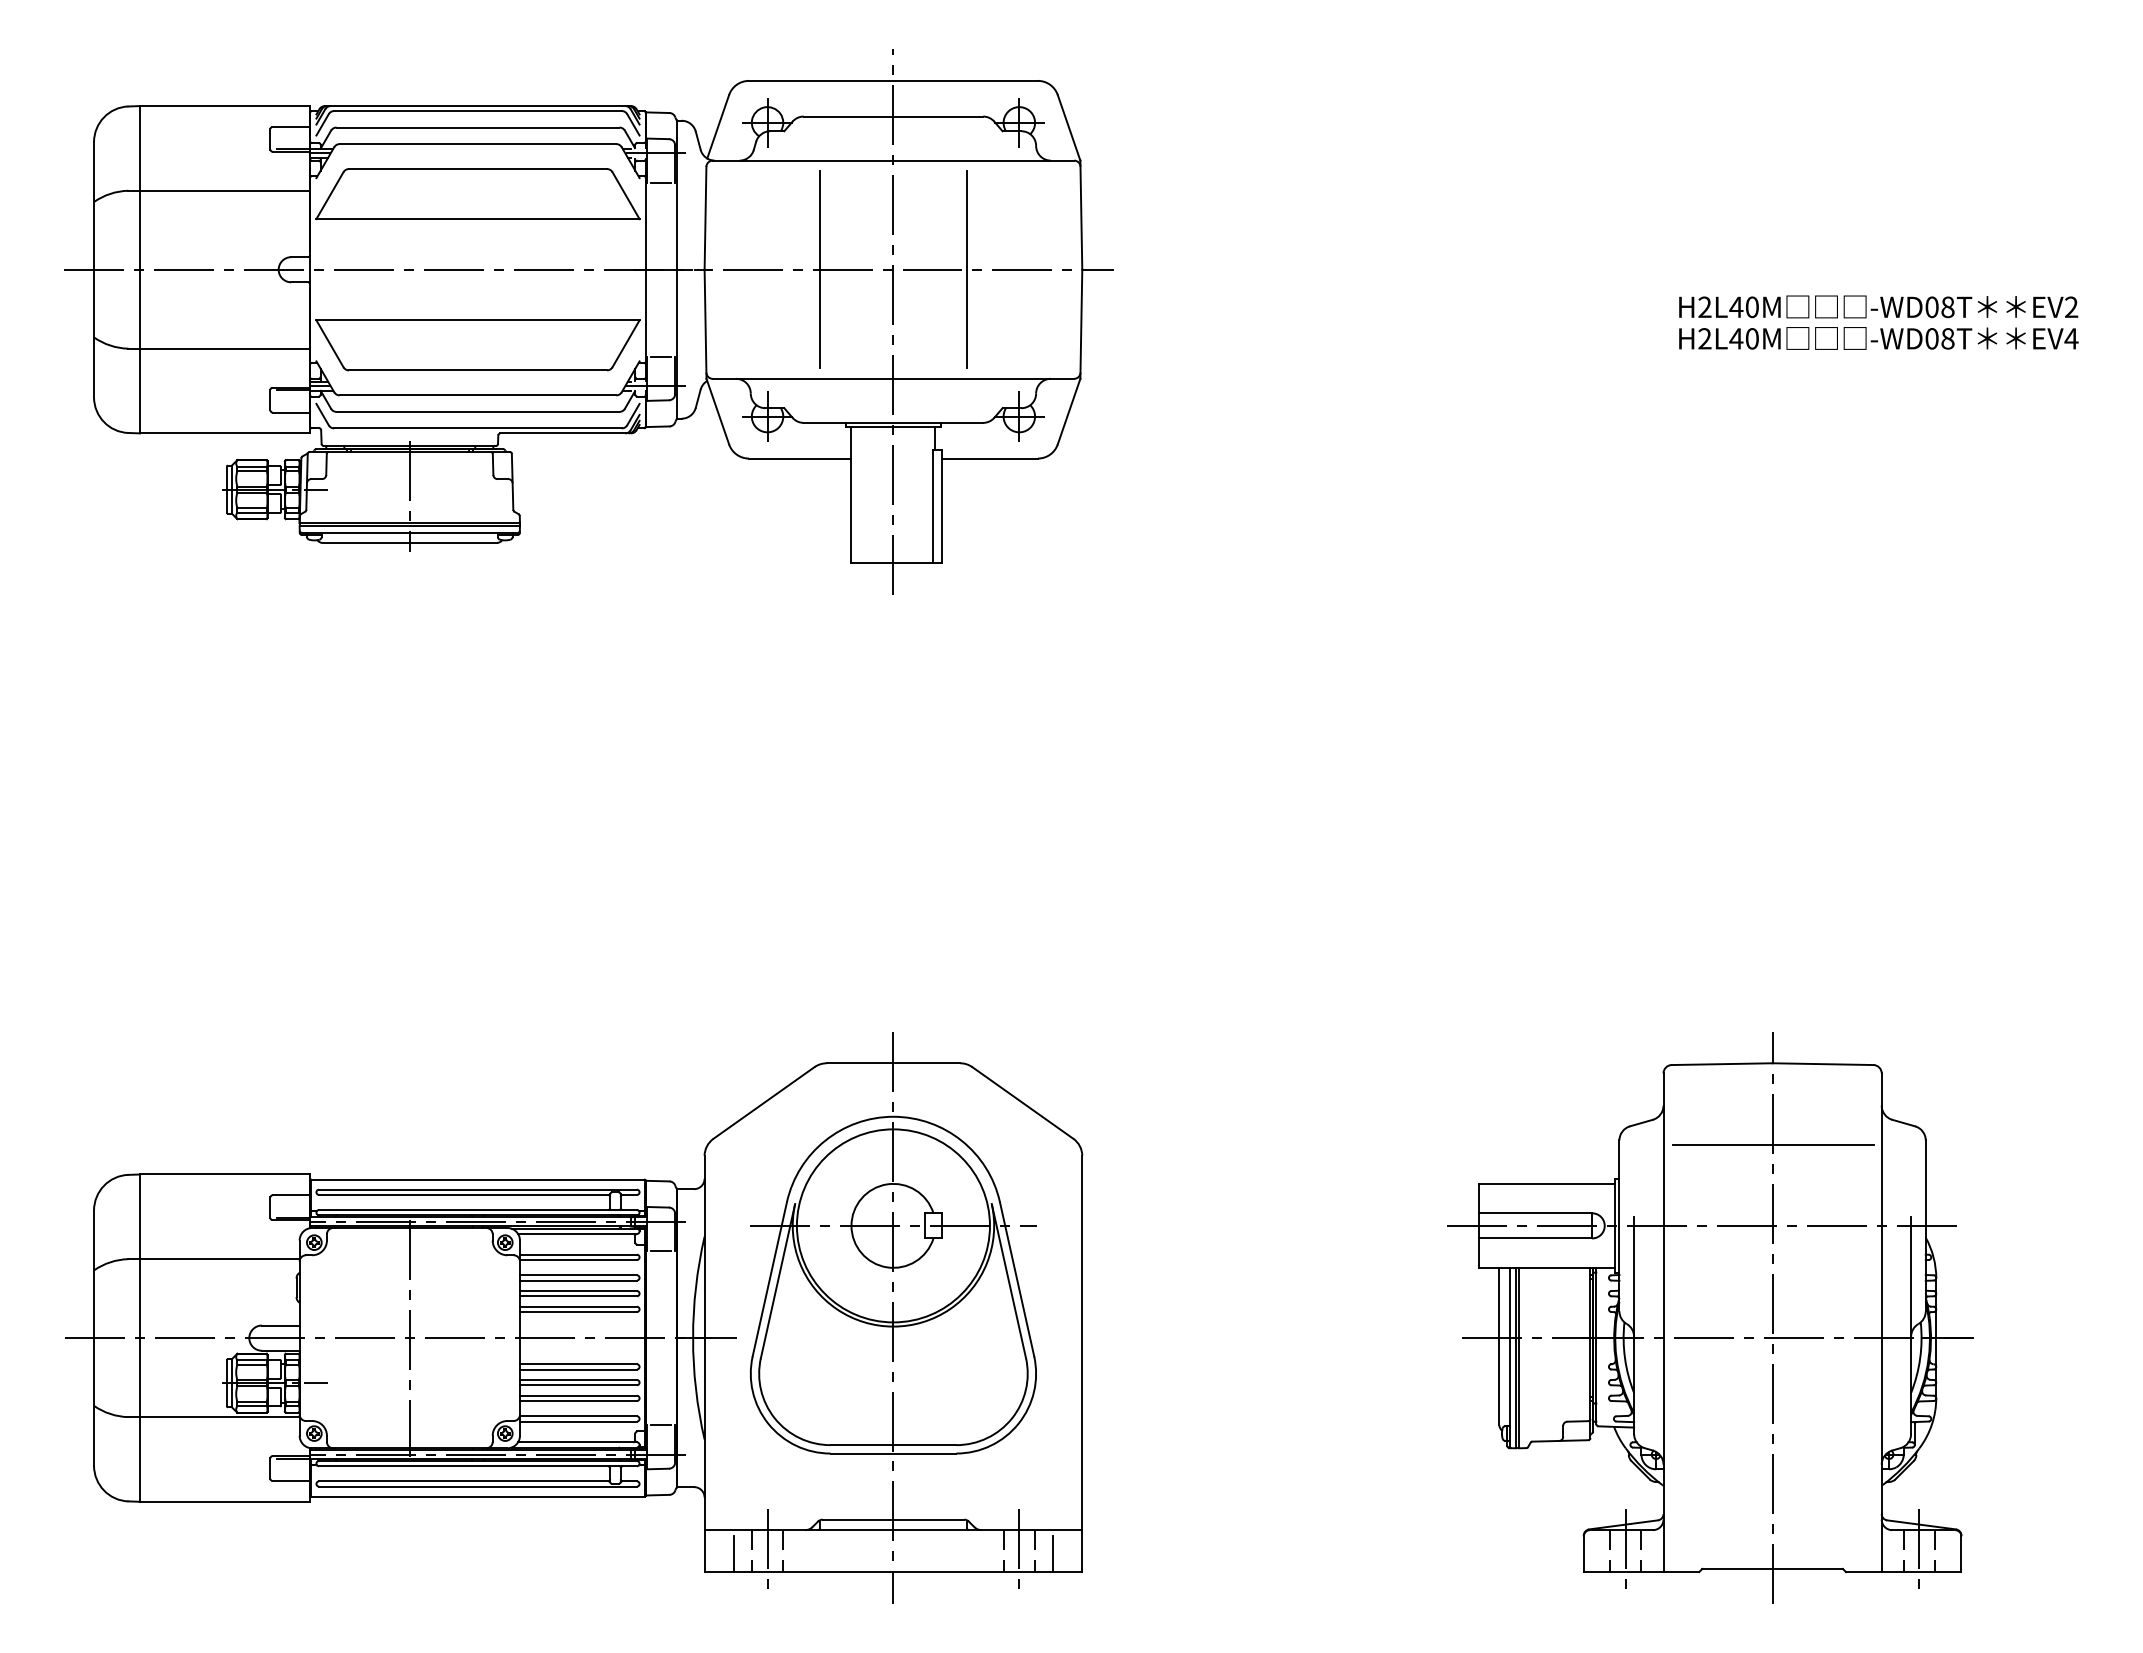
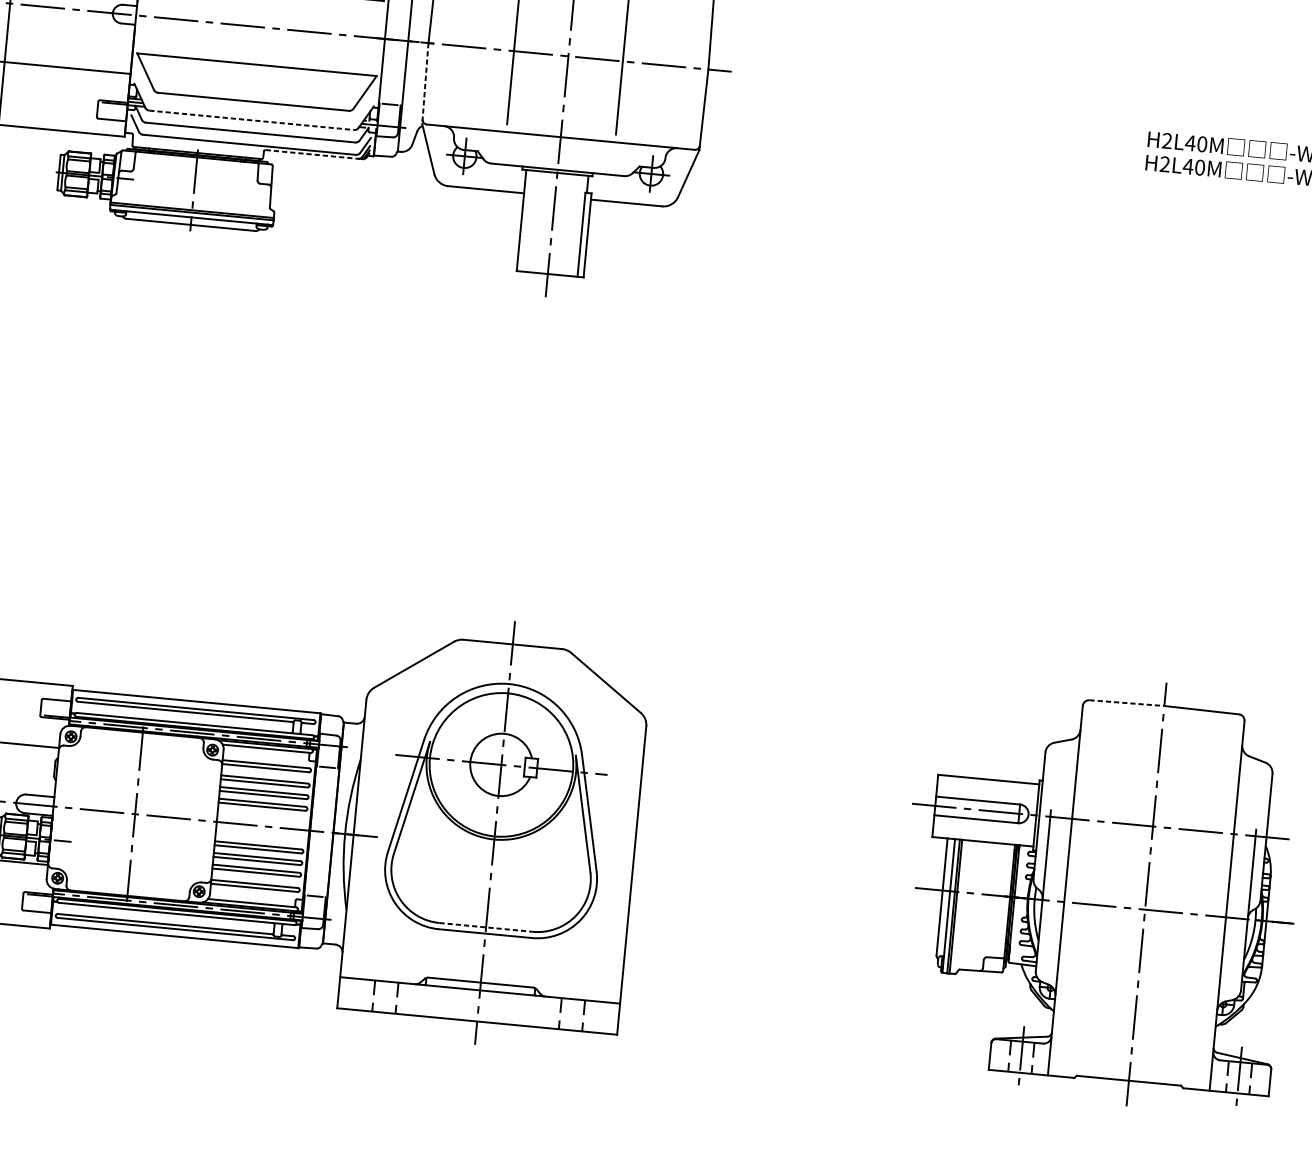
line: (705, 324) -> (425, 83), solid -> dashed
line: (478, 395) -> (252, 120), solid -> dashed
line: (566, 433) -> (314, 154), solid -> dashed
line: (1722, 1064) -> (1127, 703), solid -> dashed
line: (1772, 1145) -> (1158, 766), removed
line: (893, 1445) -> (486, 927), solid -> dashed
line: (767, 1551) -> (385, 997), removed
line: (1019, 1551) -> (572, 1015), removed
line: (733, 1553) -> (359, 996), removed
line: (1052, 1553) -> (596, 1018), removed

